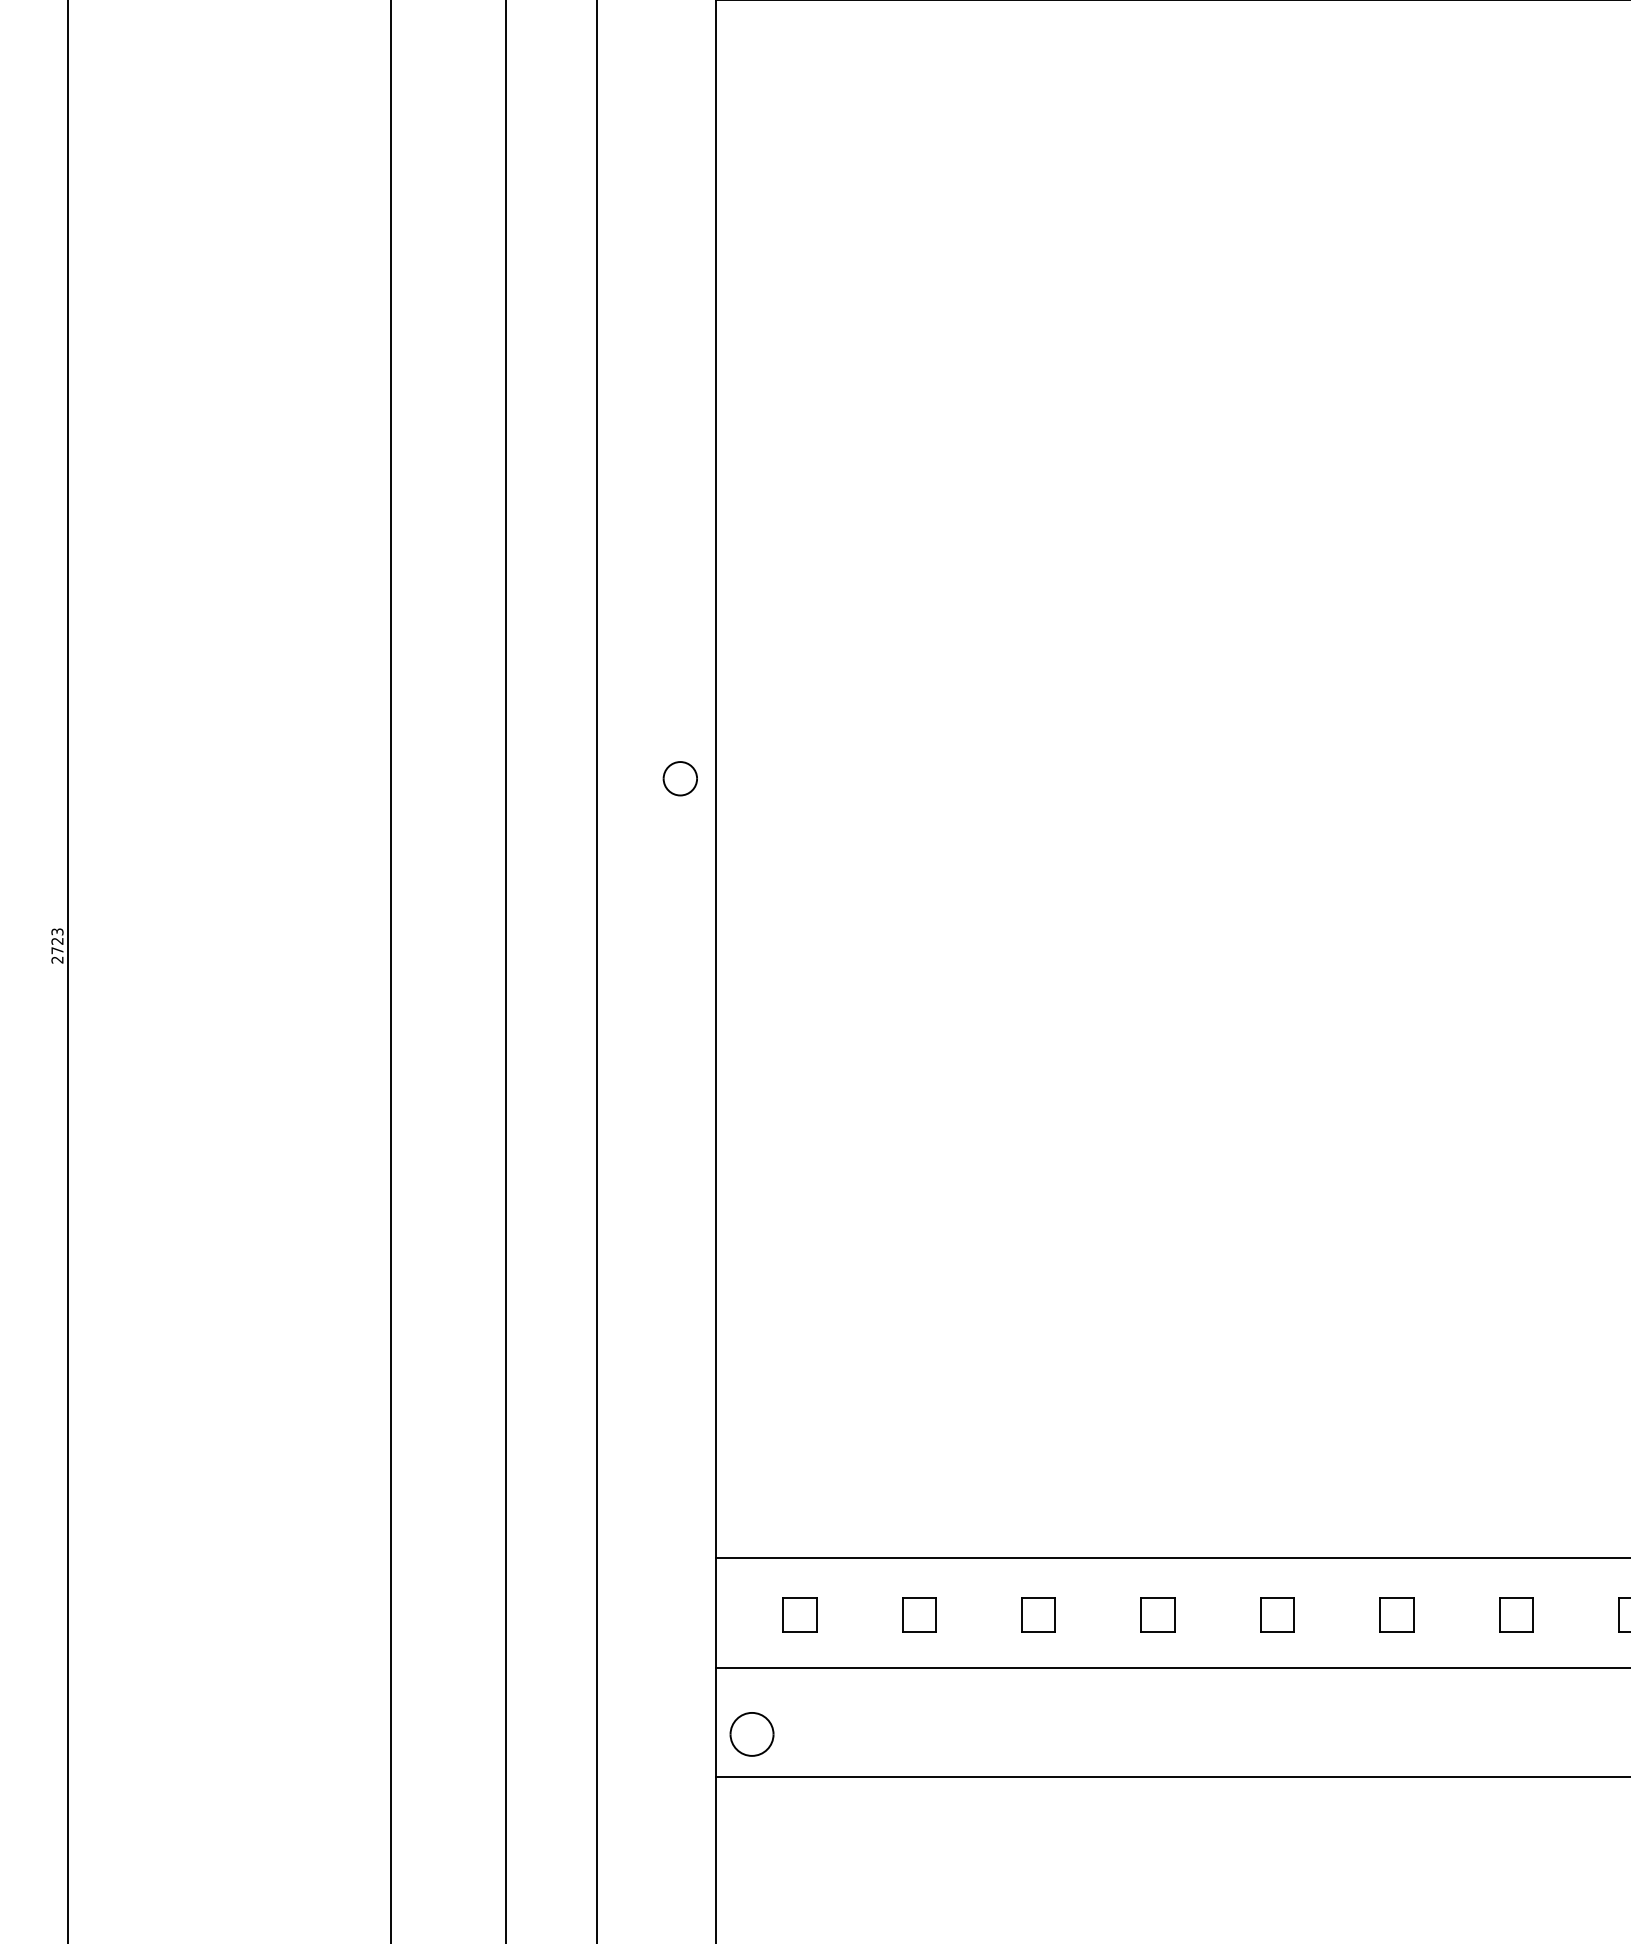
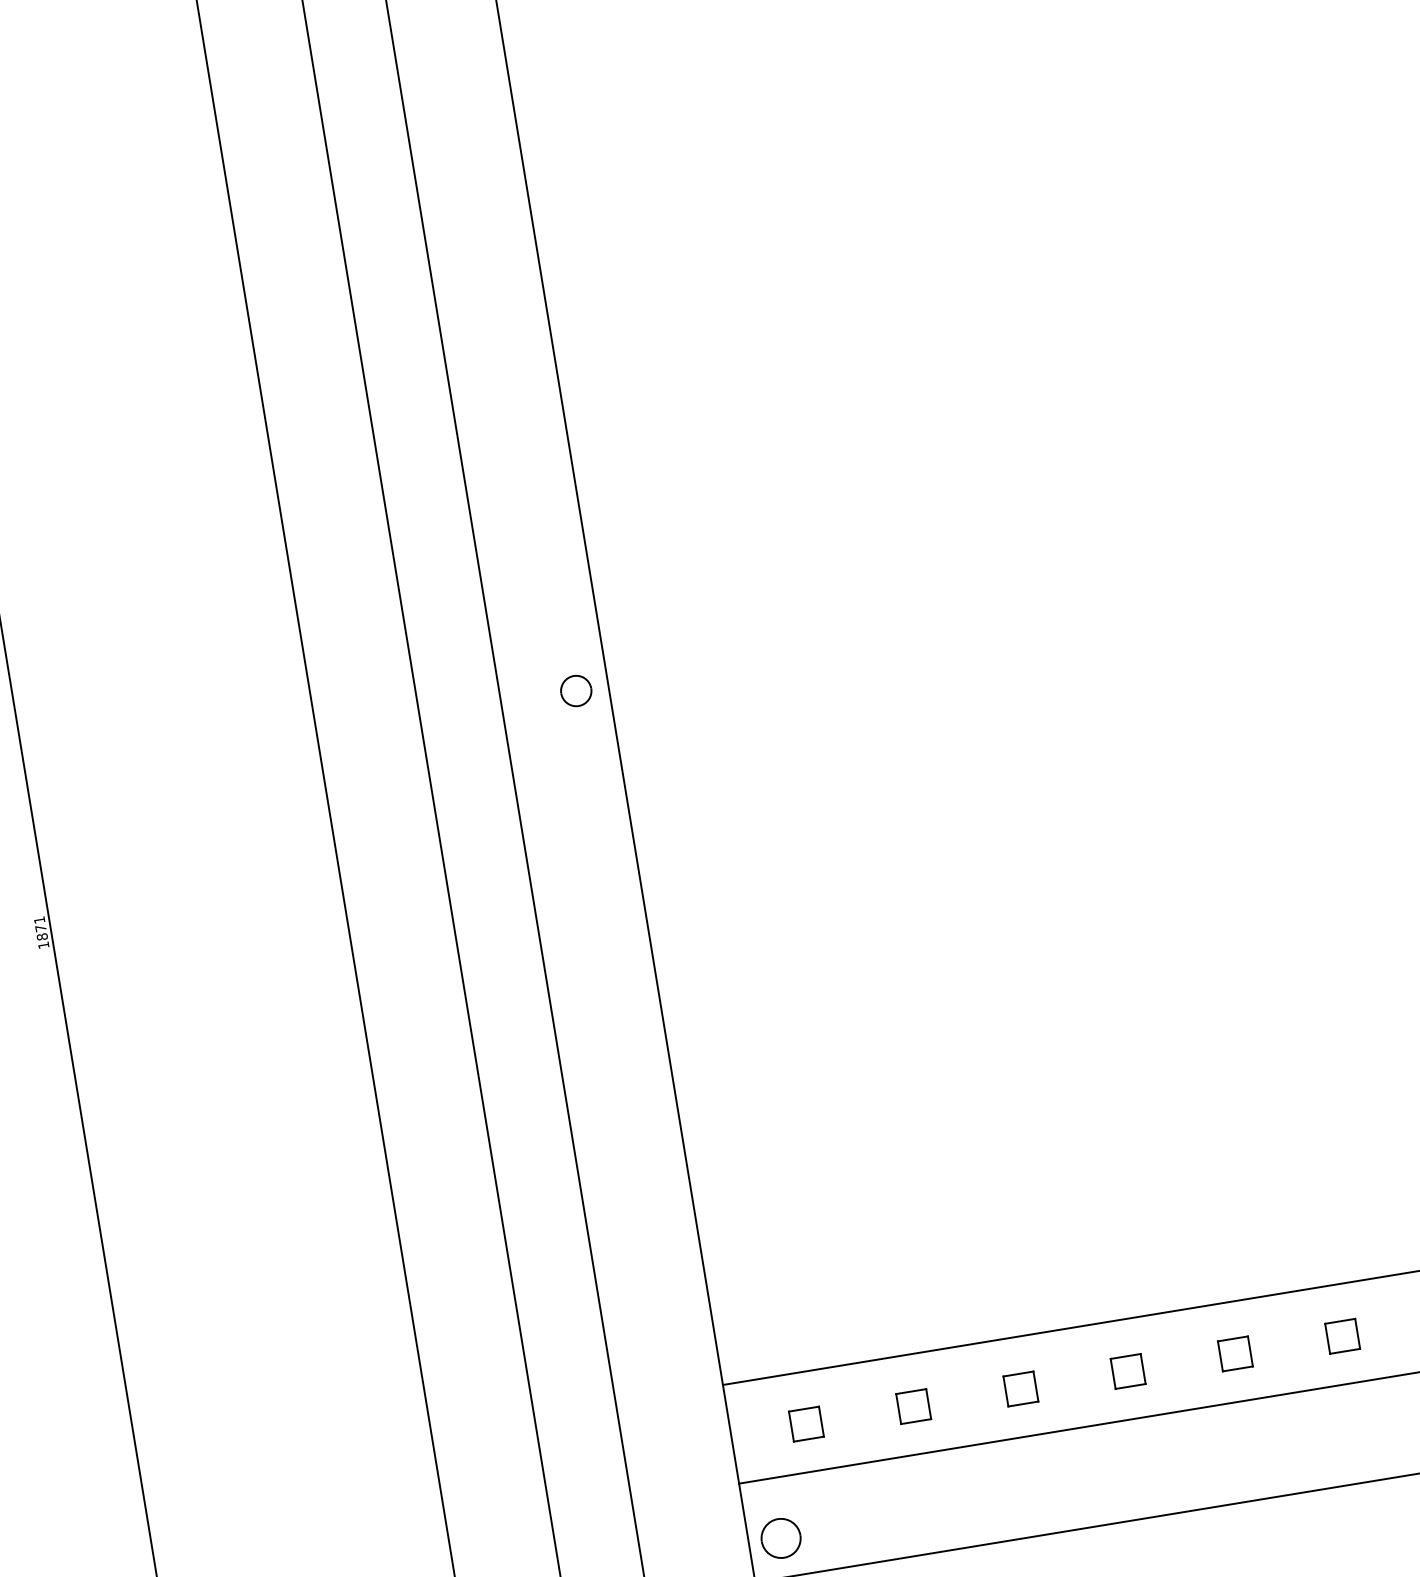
text: (57, 945) -> (41, 932), 2723 -> 1871

